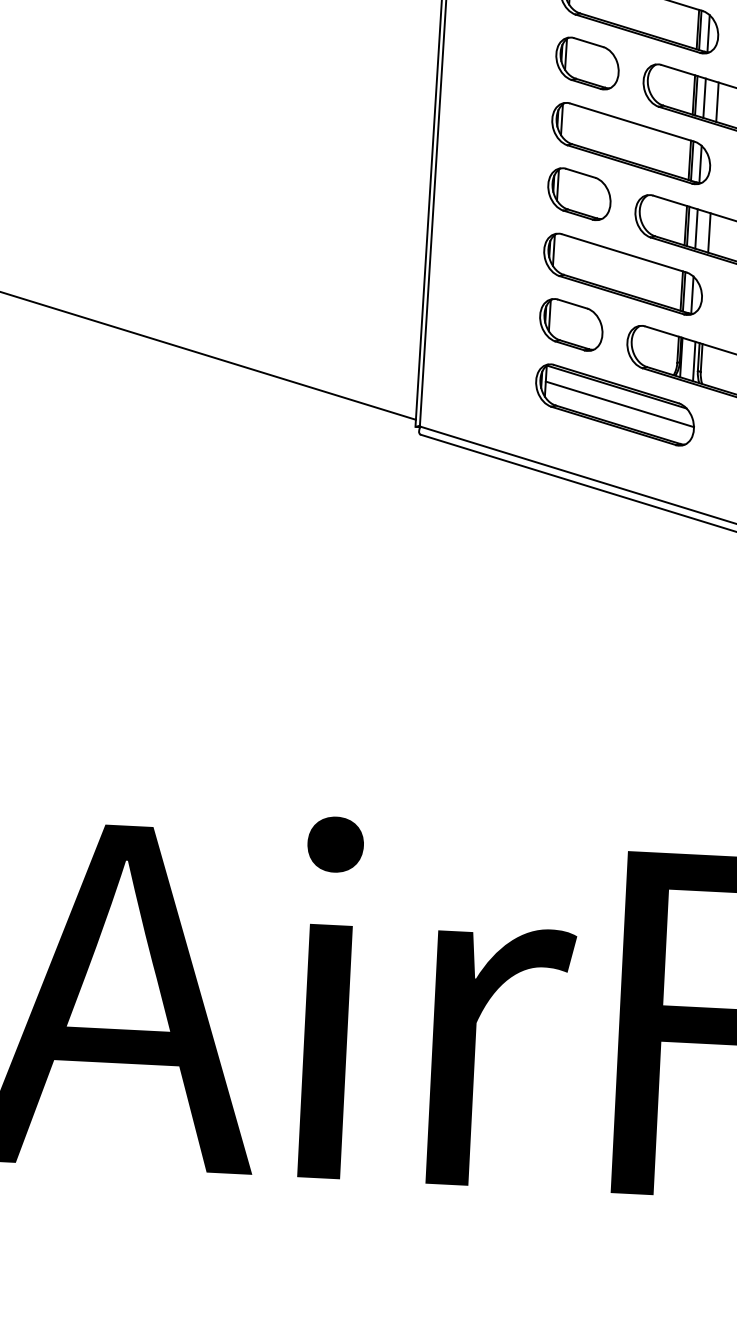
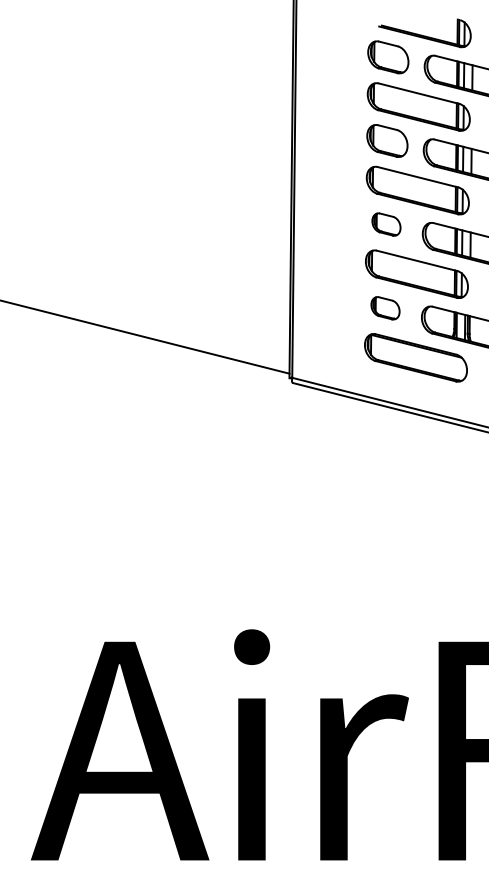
part: (579, 194) -> (386, 224), size x0.7
part: (571, 325) -> (385, 308), size x0.7
line: (620, 404) -> (419, 357), removed

